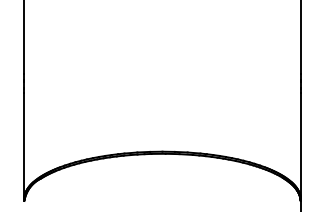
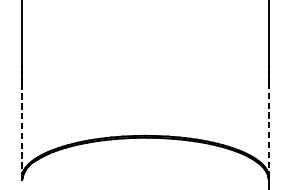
line: (24, 145) -> (22, 130), solid -> dashed
line: (300, 145) -> (268, 130), solid -> dashed

